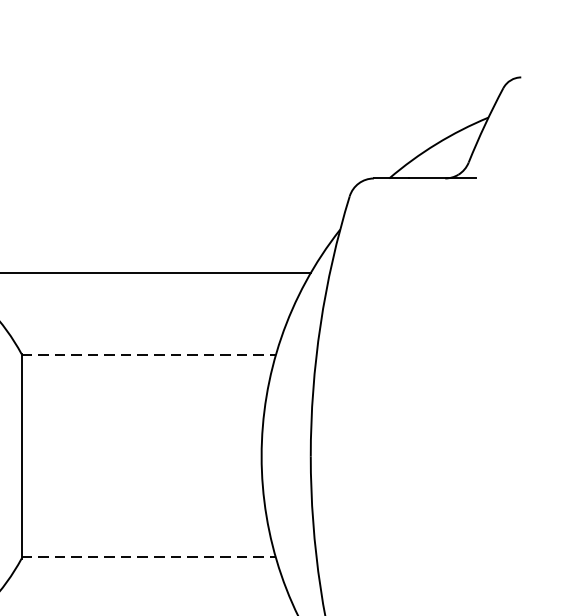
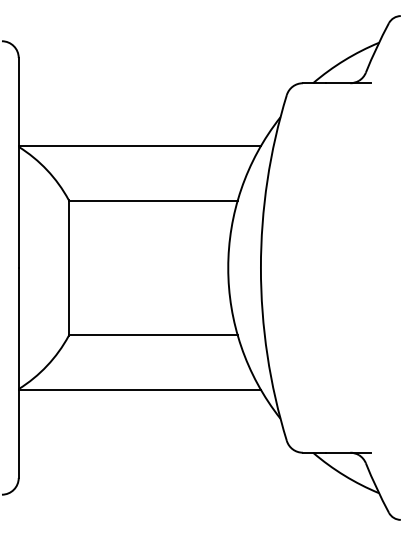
line: (149, 354) -> (153, 200), dashed -> solid
line: (149, 557) -> (153, 335), dashed -> solid

